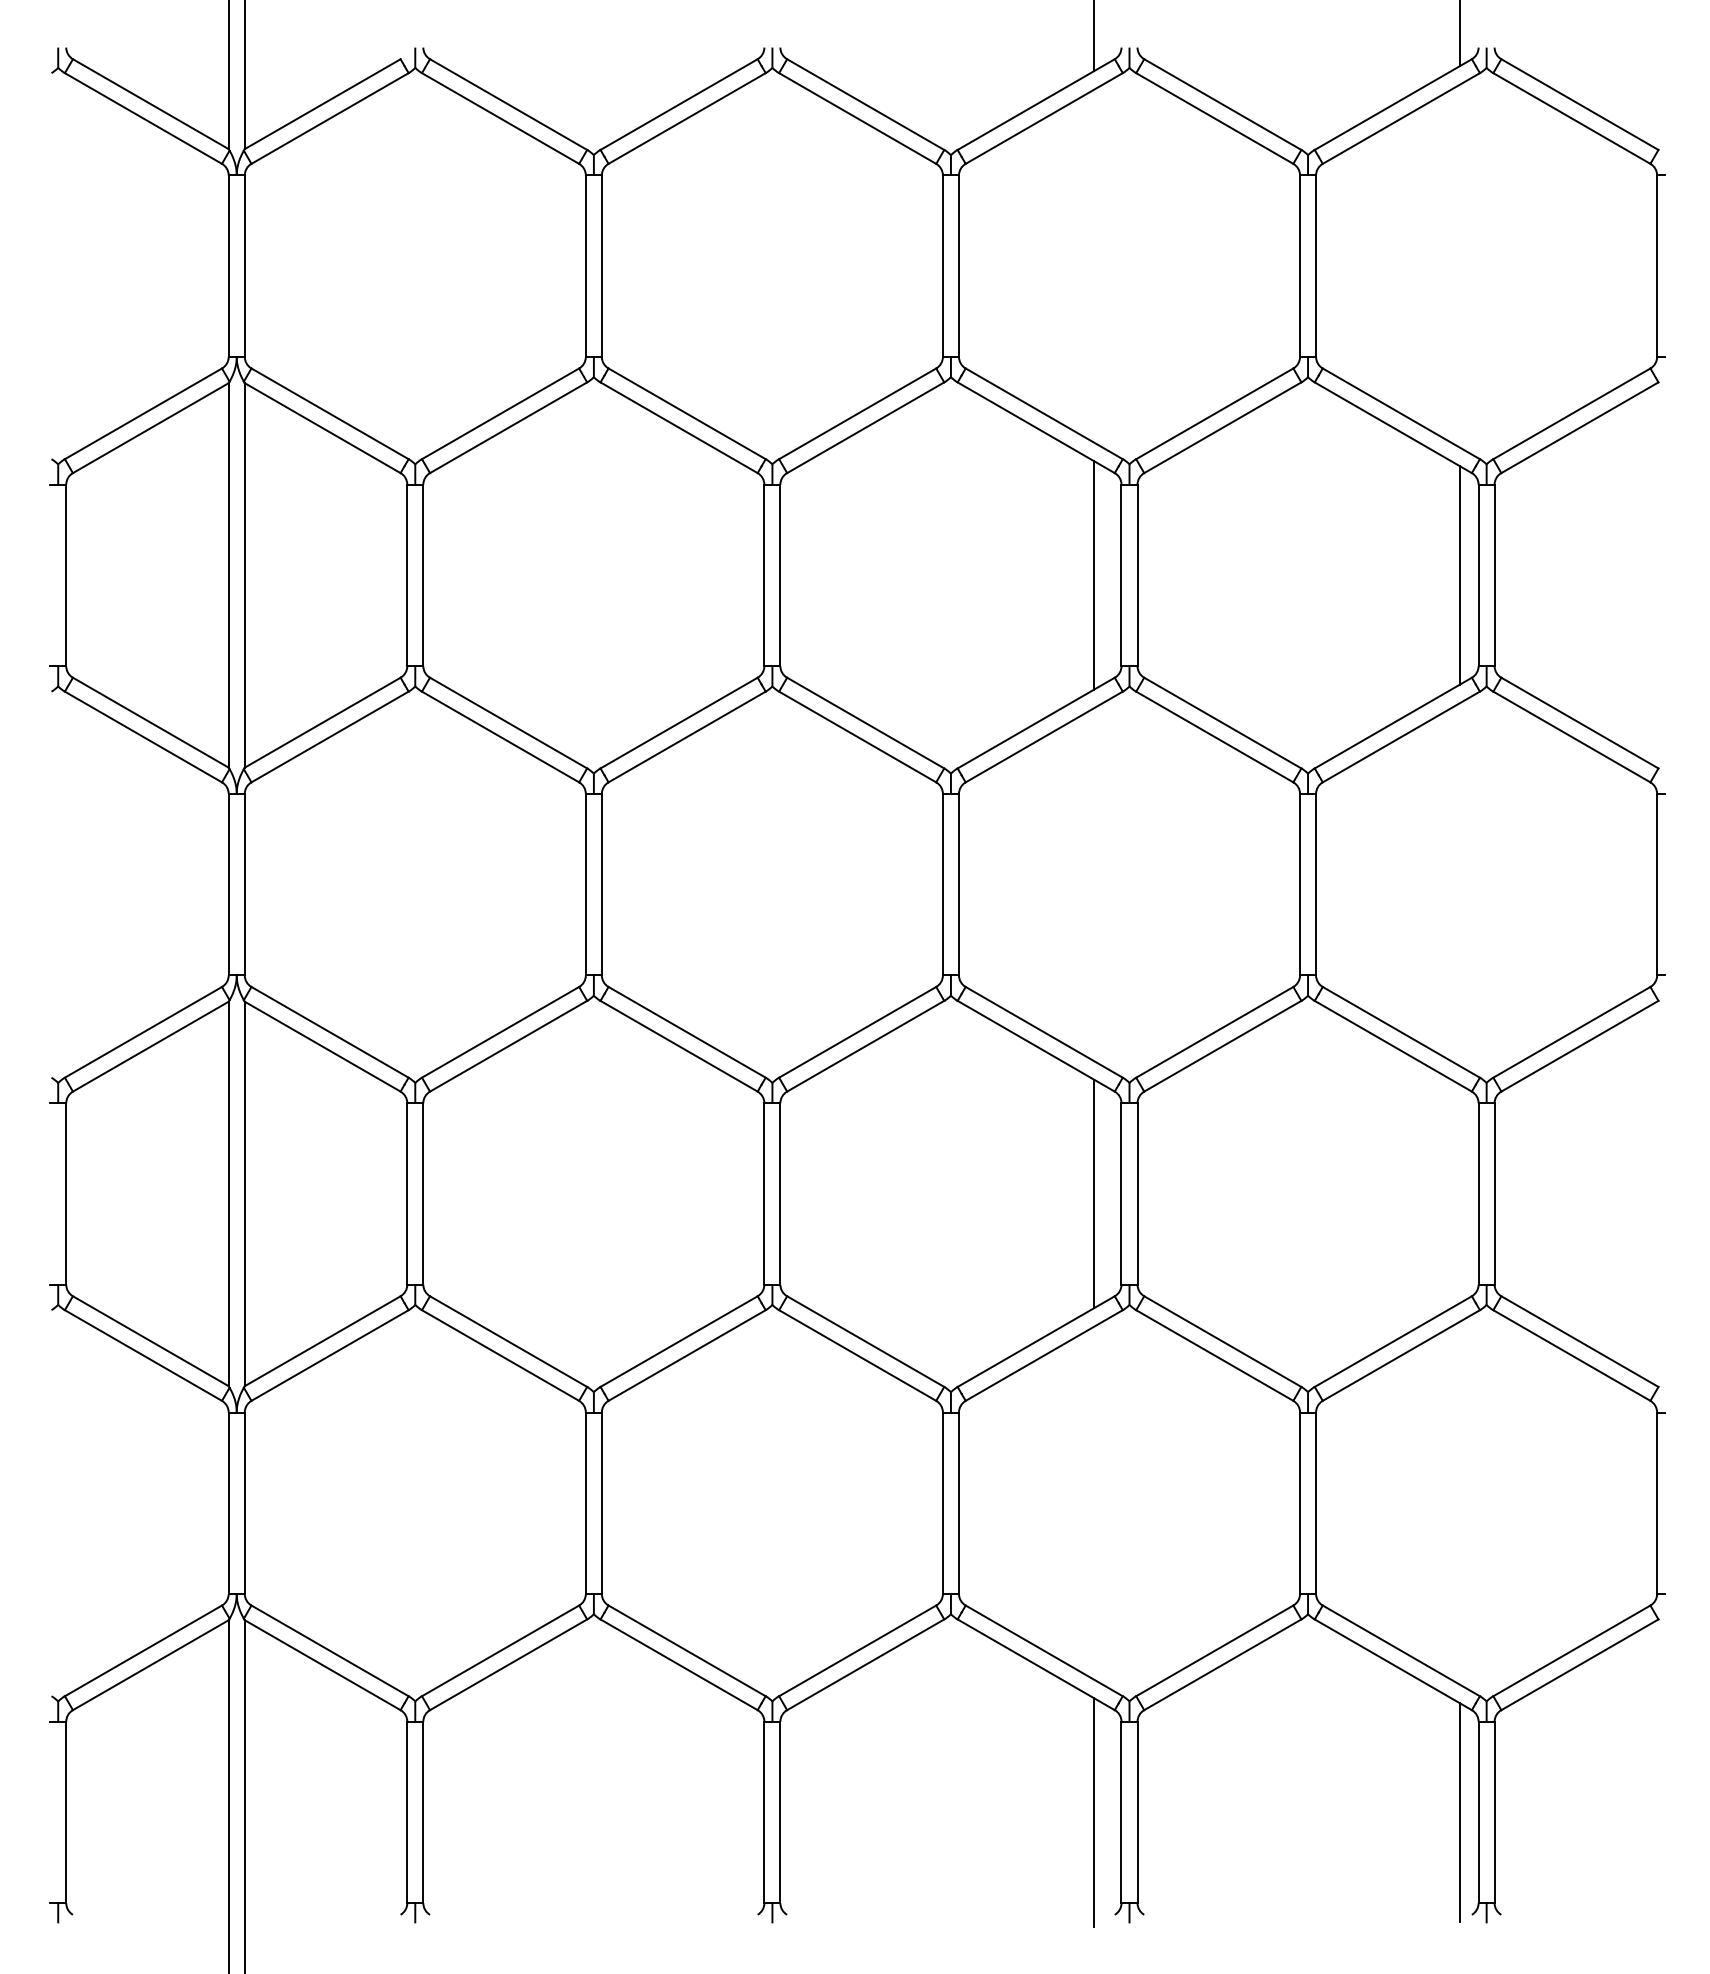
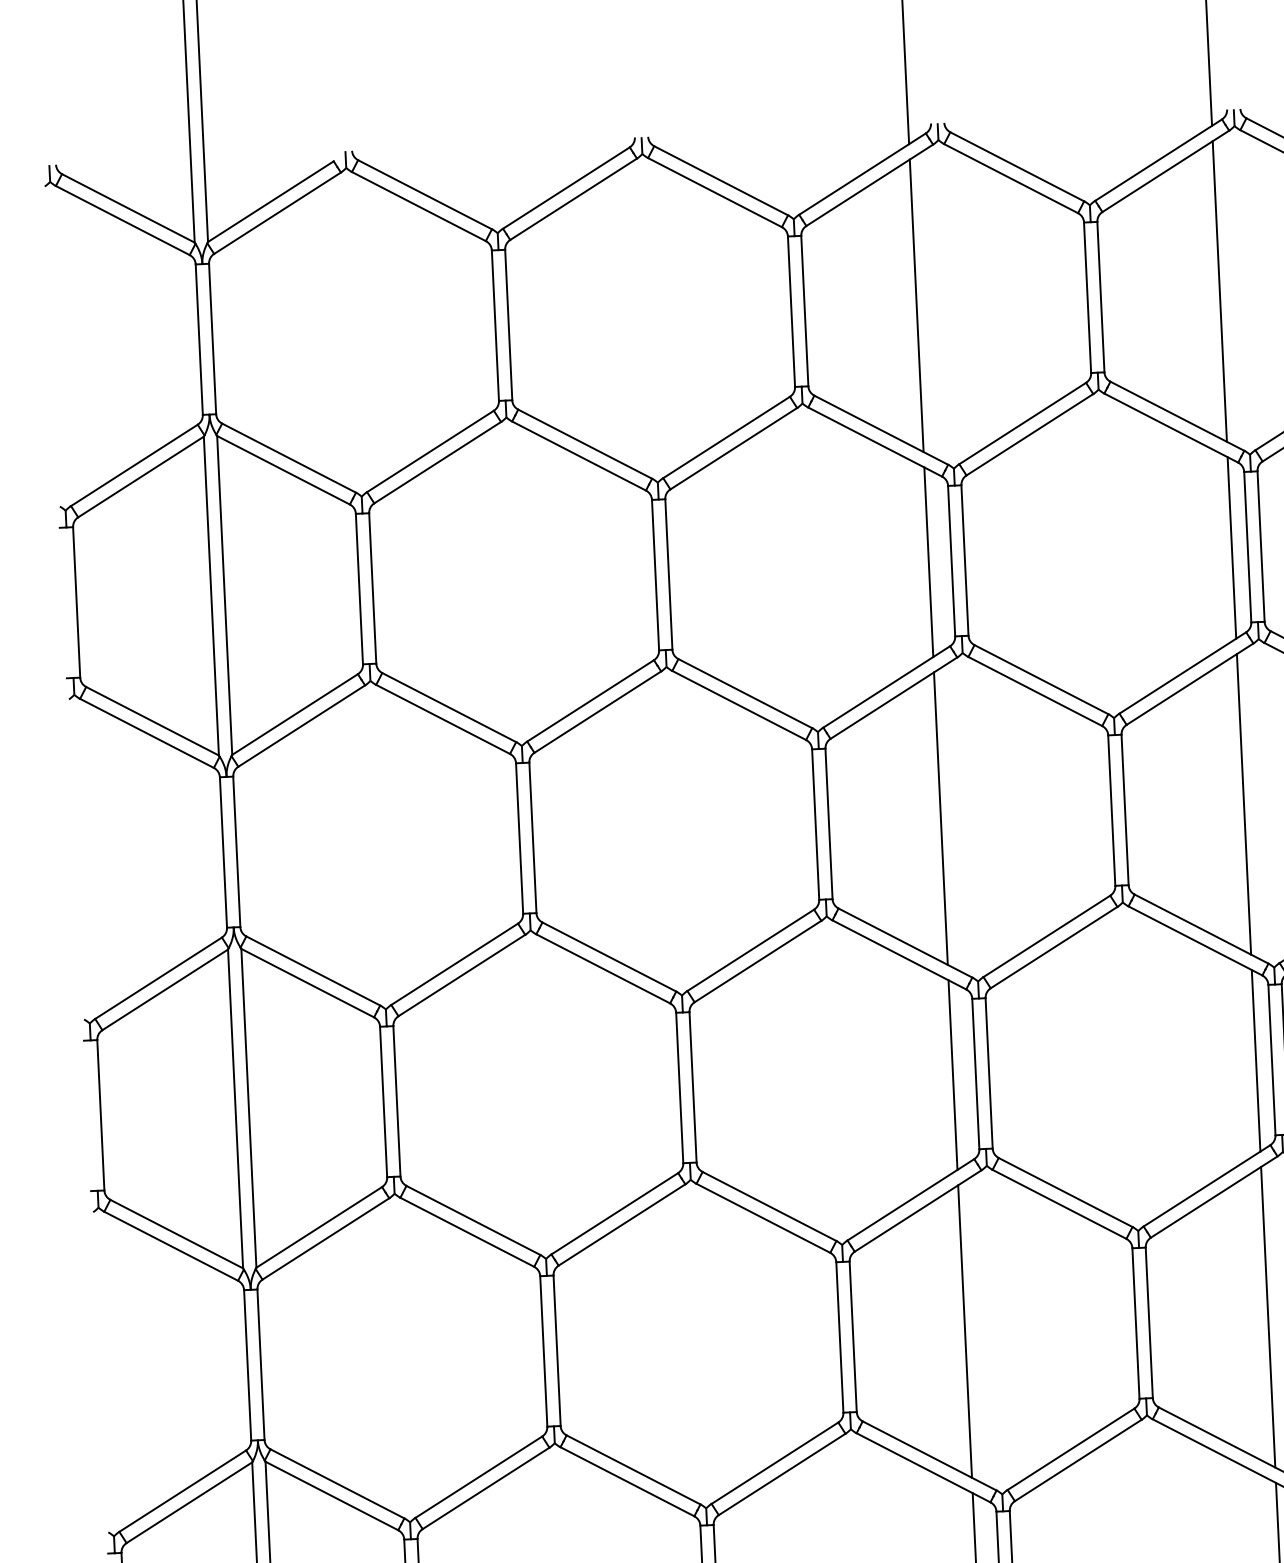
line: (1093, 265) -> (916, 305), added
line: (1459, 265) -> (1219, 290), added
line: (1093, 884) -> (940, 818), added
line: (1459, 884) -> (1244, 804), added
line: (1459, 1193) -> (1256, 1060), added
line: (1093, 1502) -> (964, 1330), added
line: (1459, 1502) -> (1268, 1316), added

